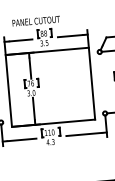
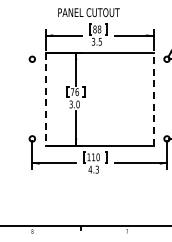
line: (91, 83) -> (153, 98), solid -> dashed
line: (8, 91) -> (45, 99), solid -> dashed

